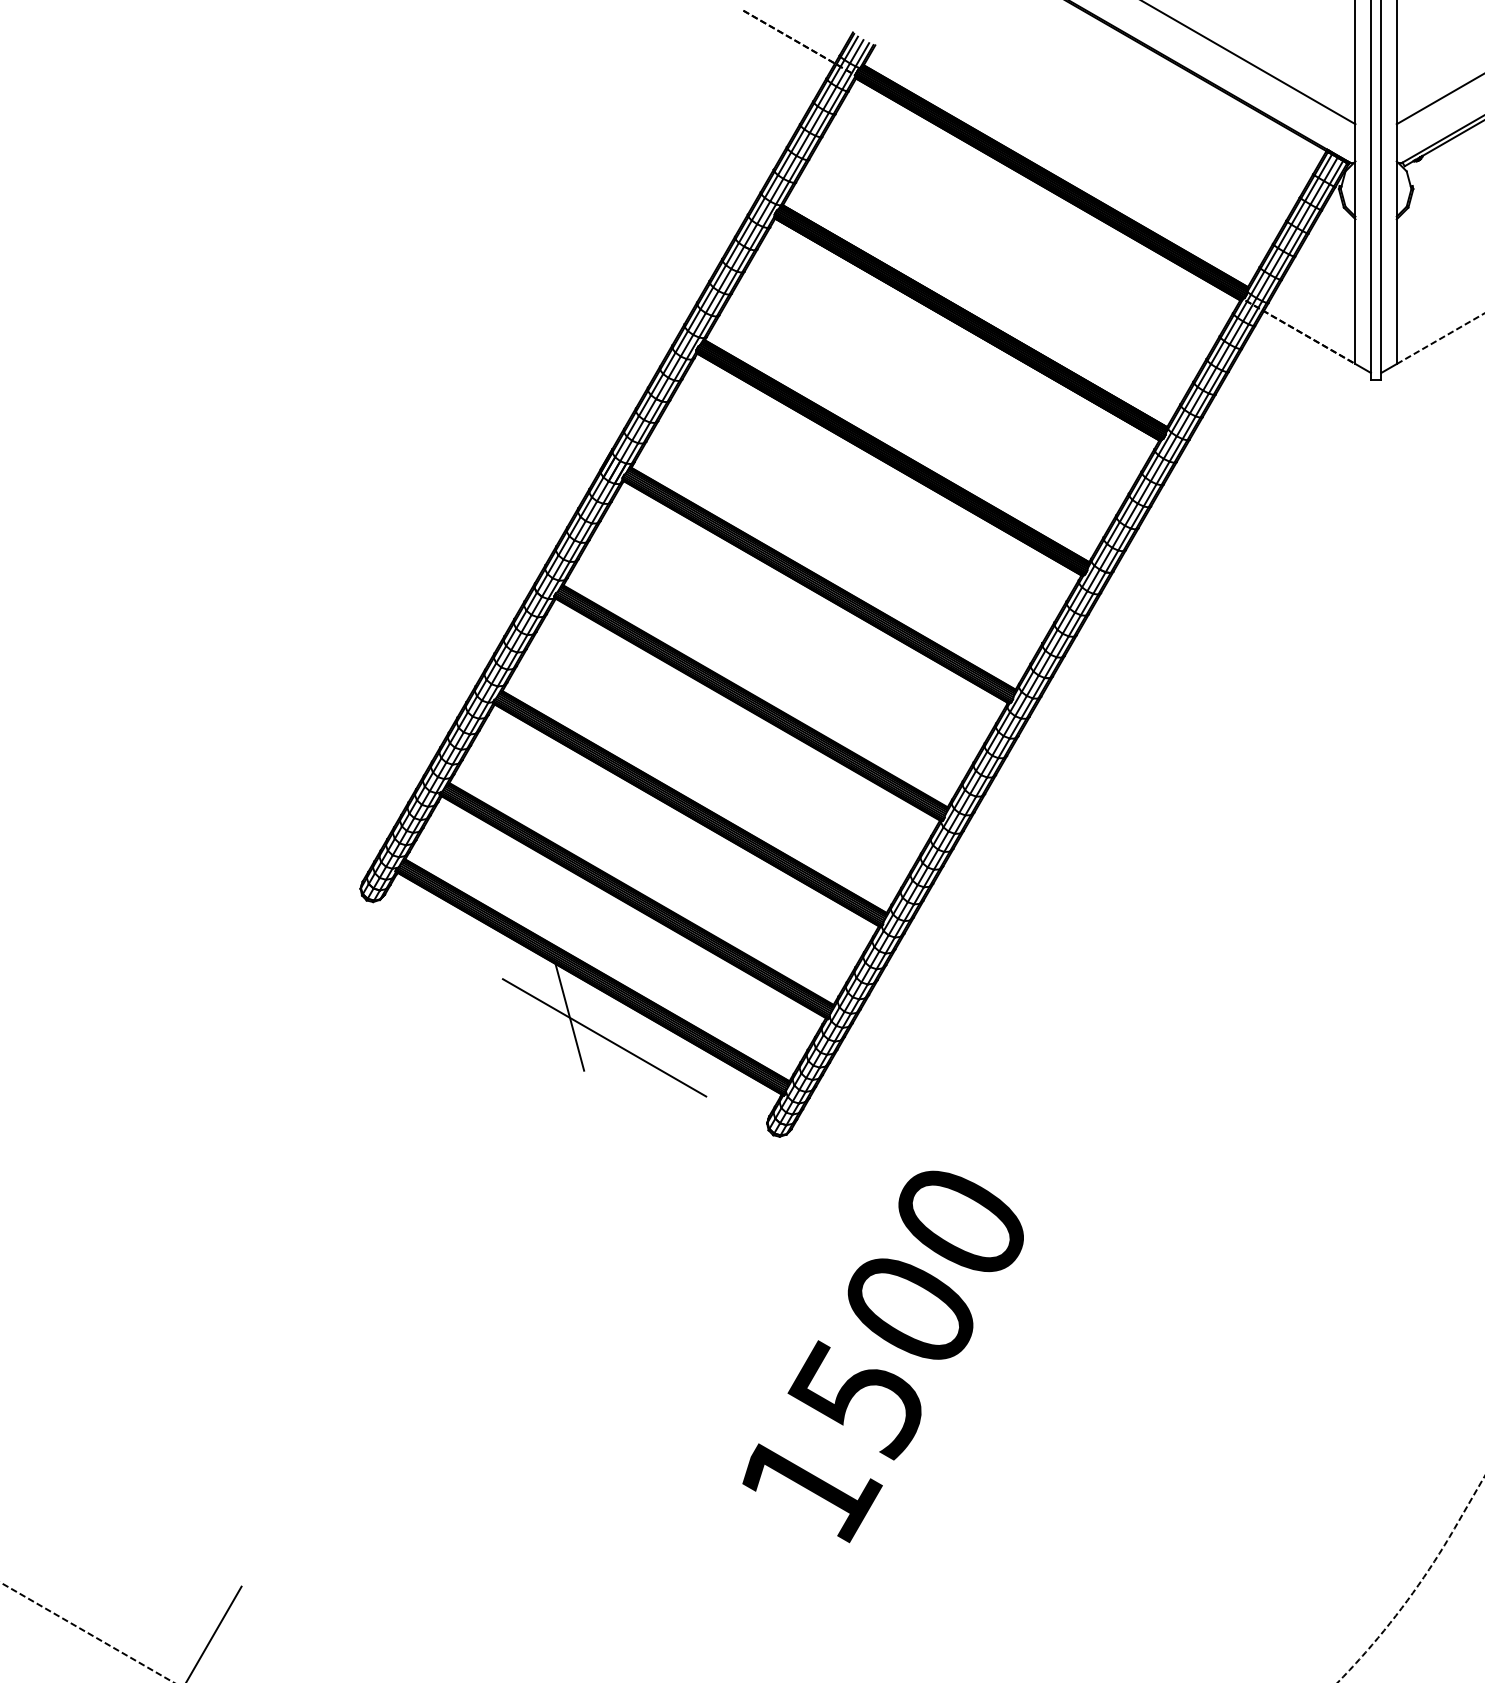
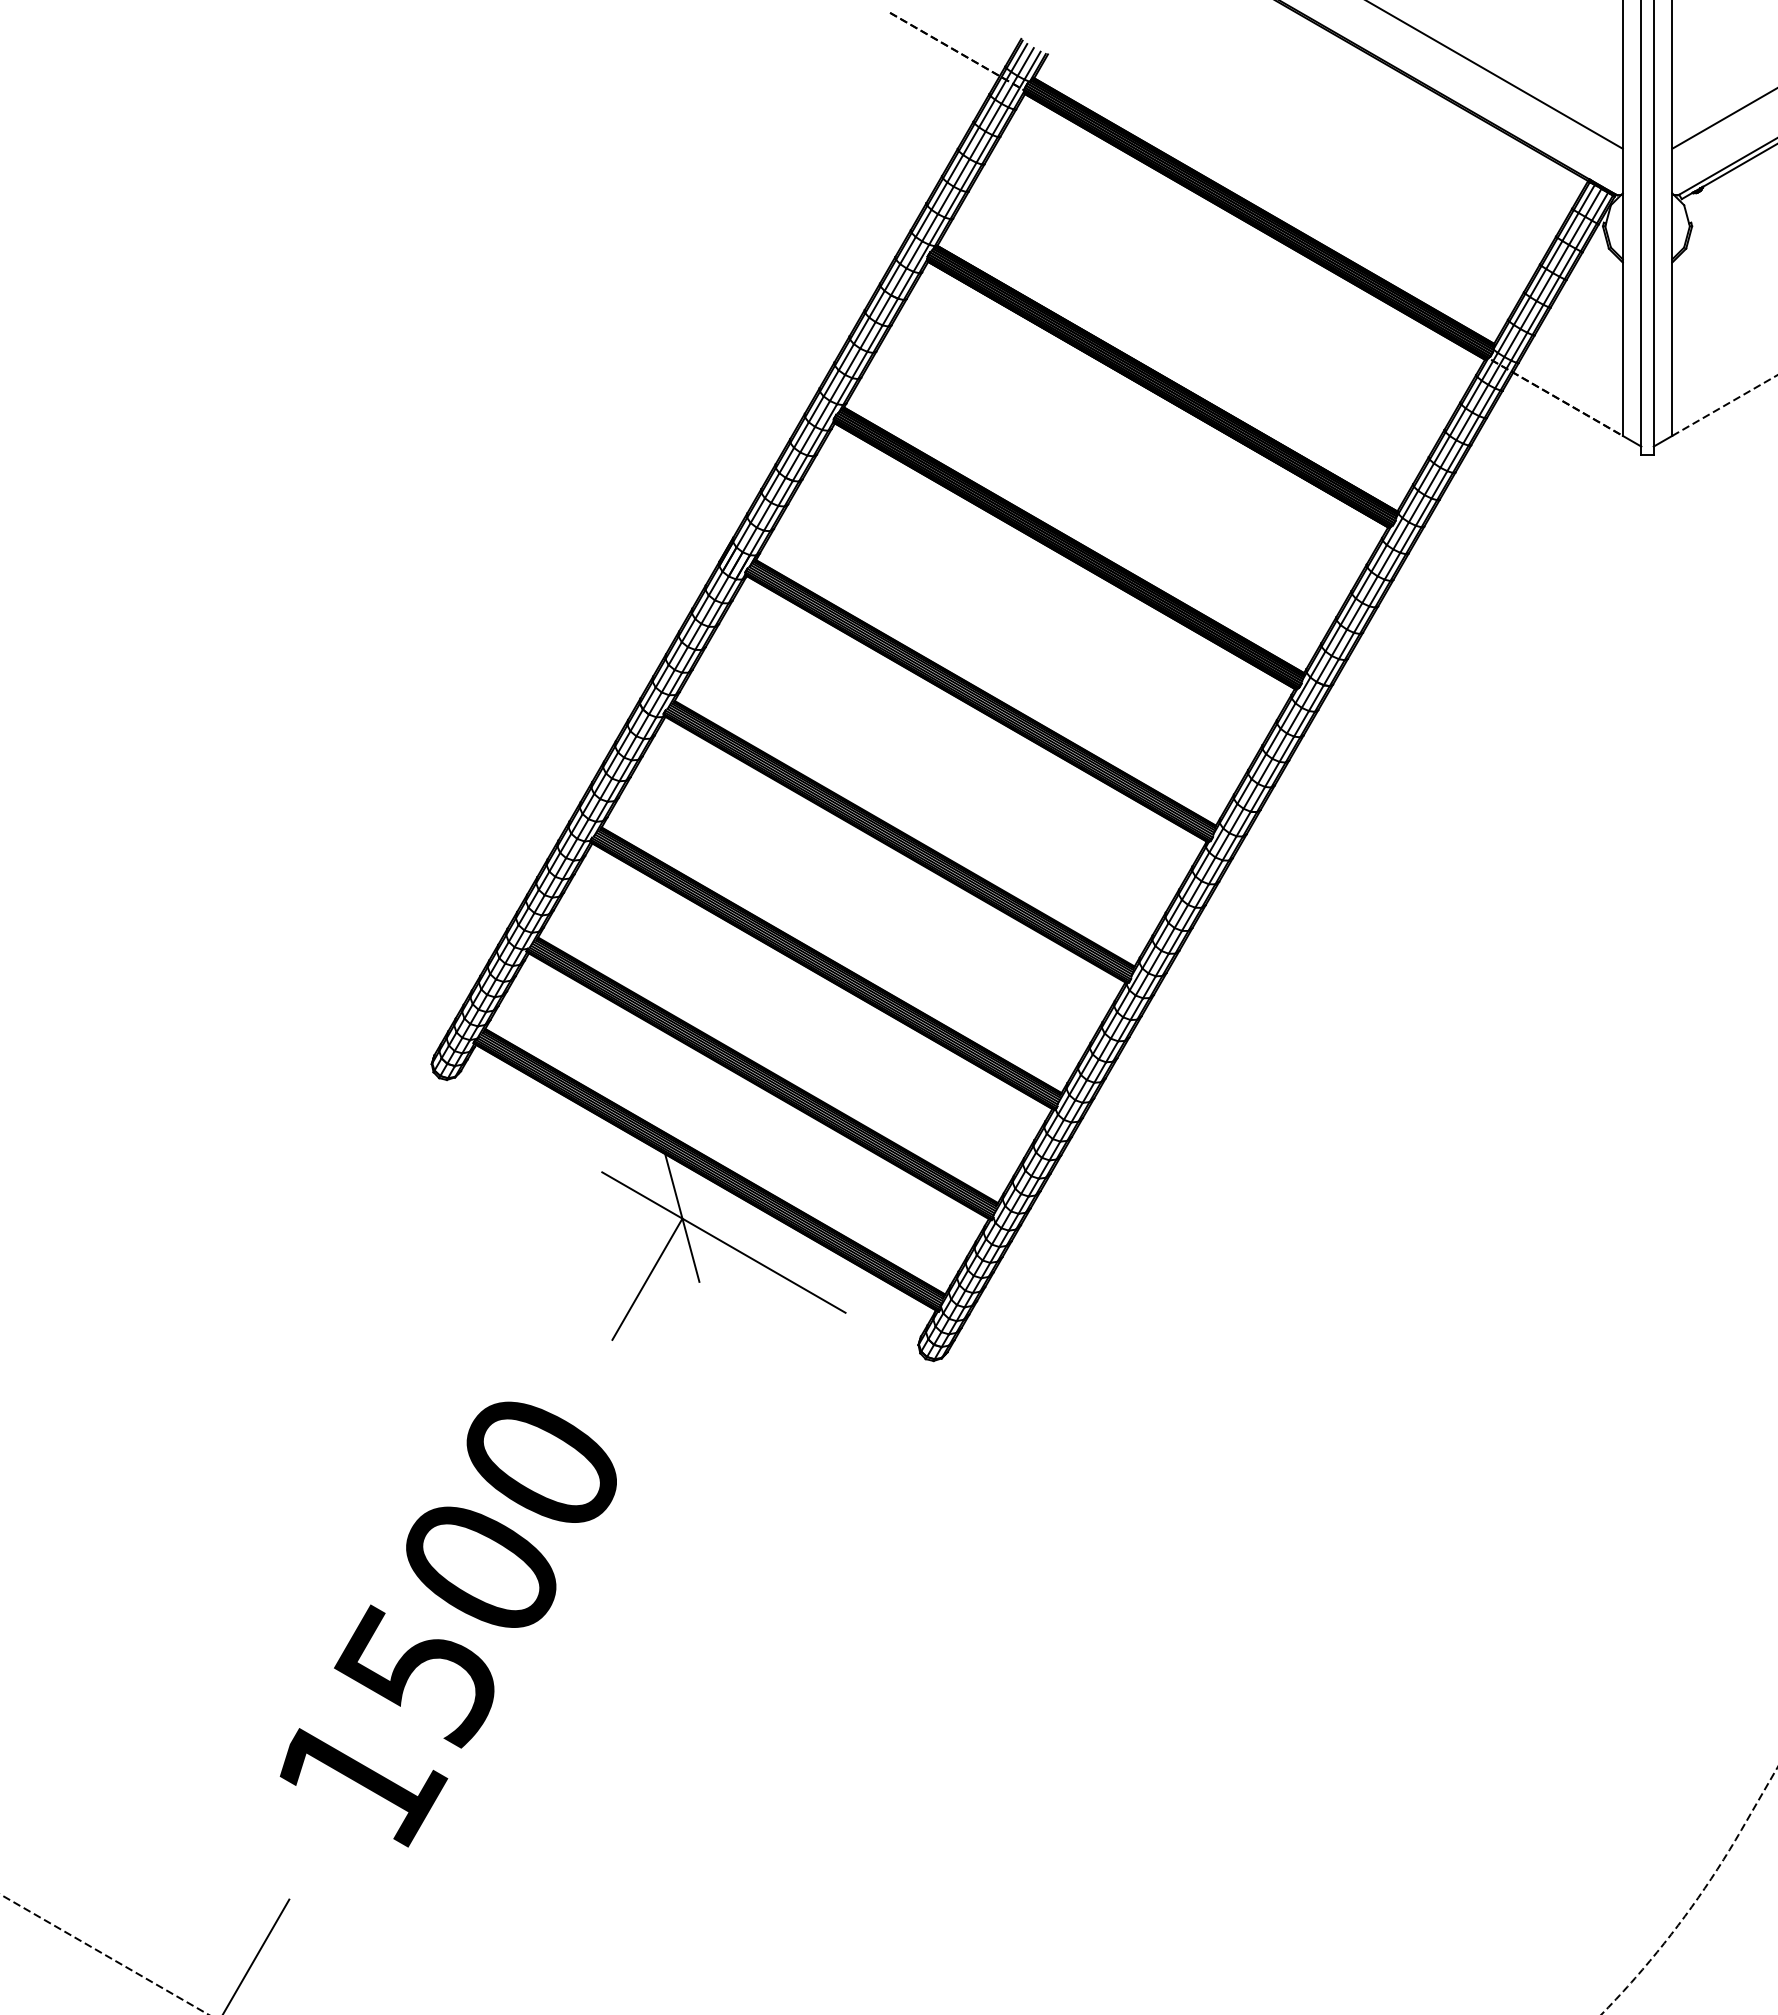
line: (540, 1067) -> (647, 1278), added
text: (882, 1356) -> (447, 1624), moved

